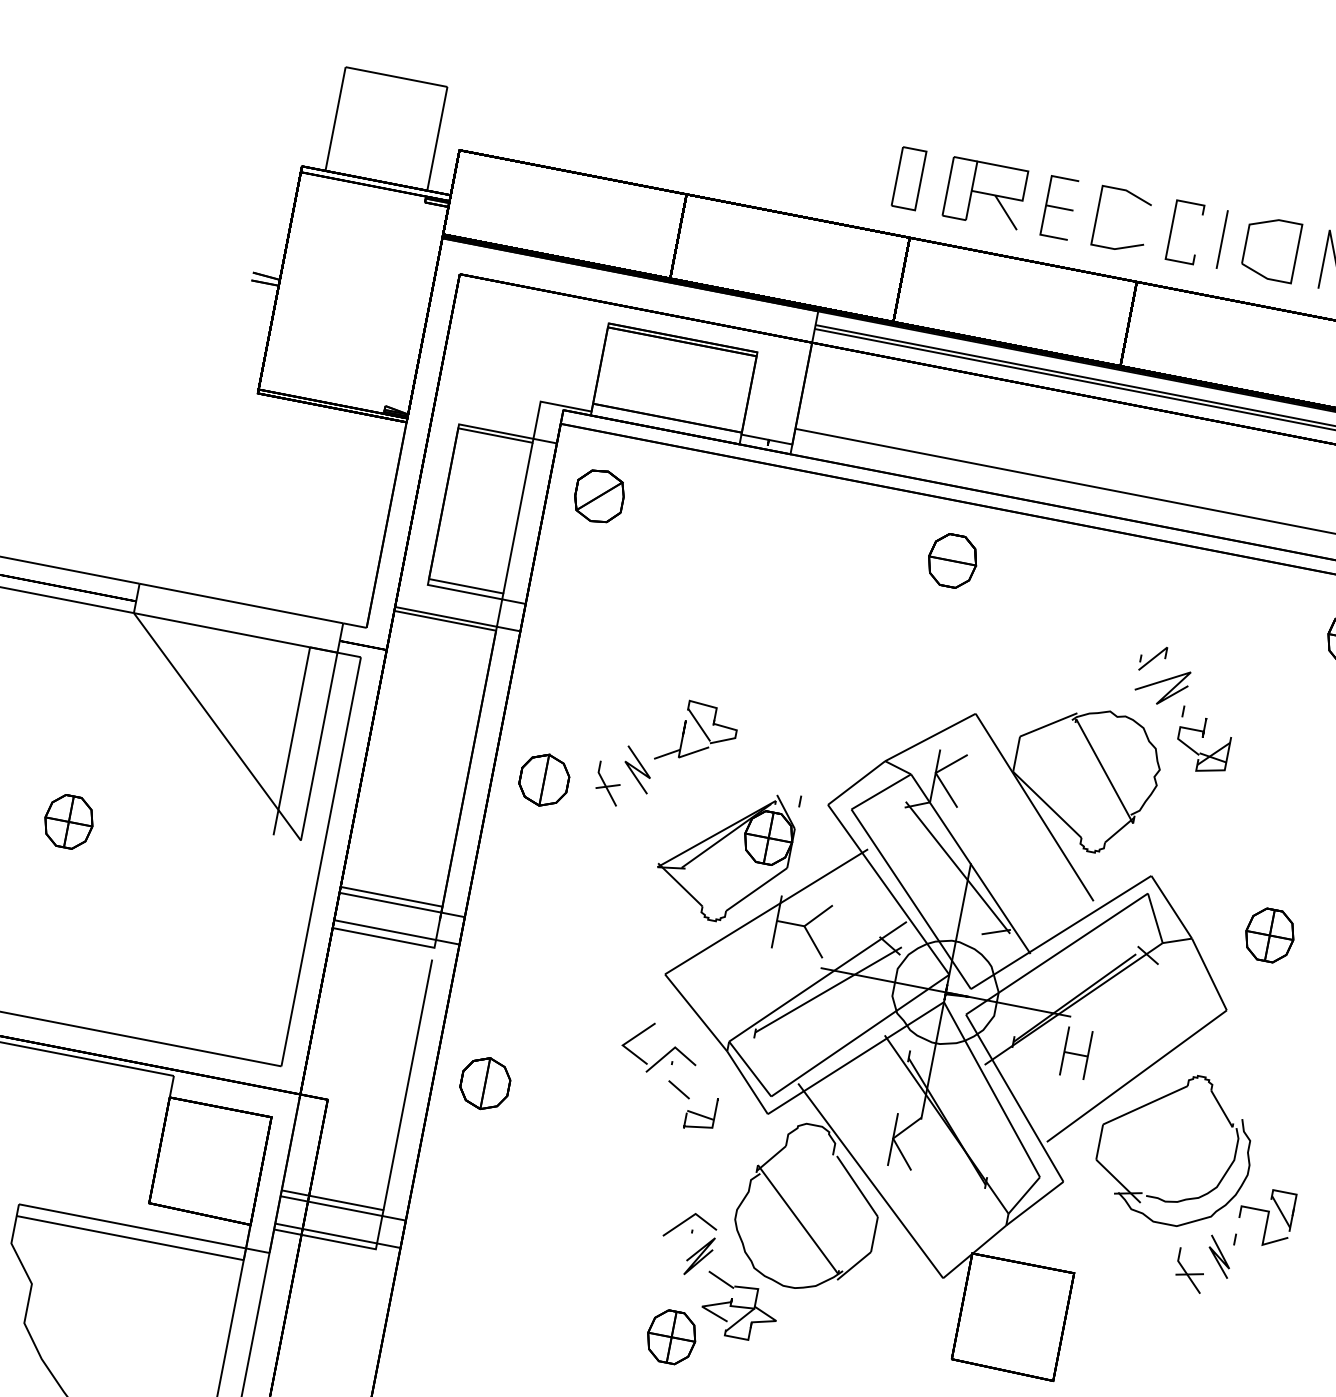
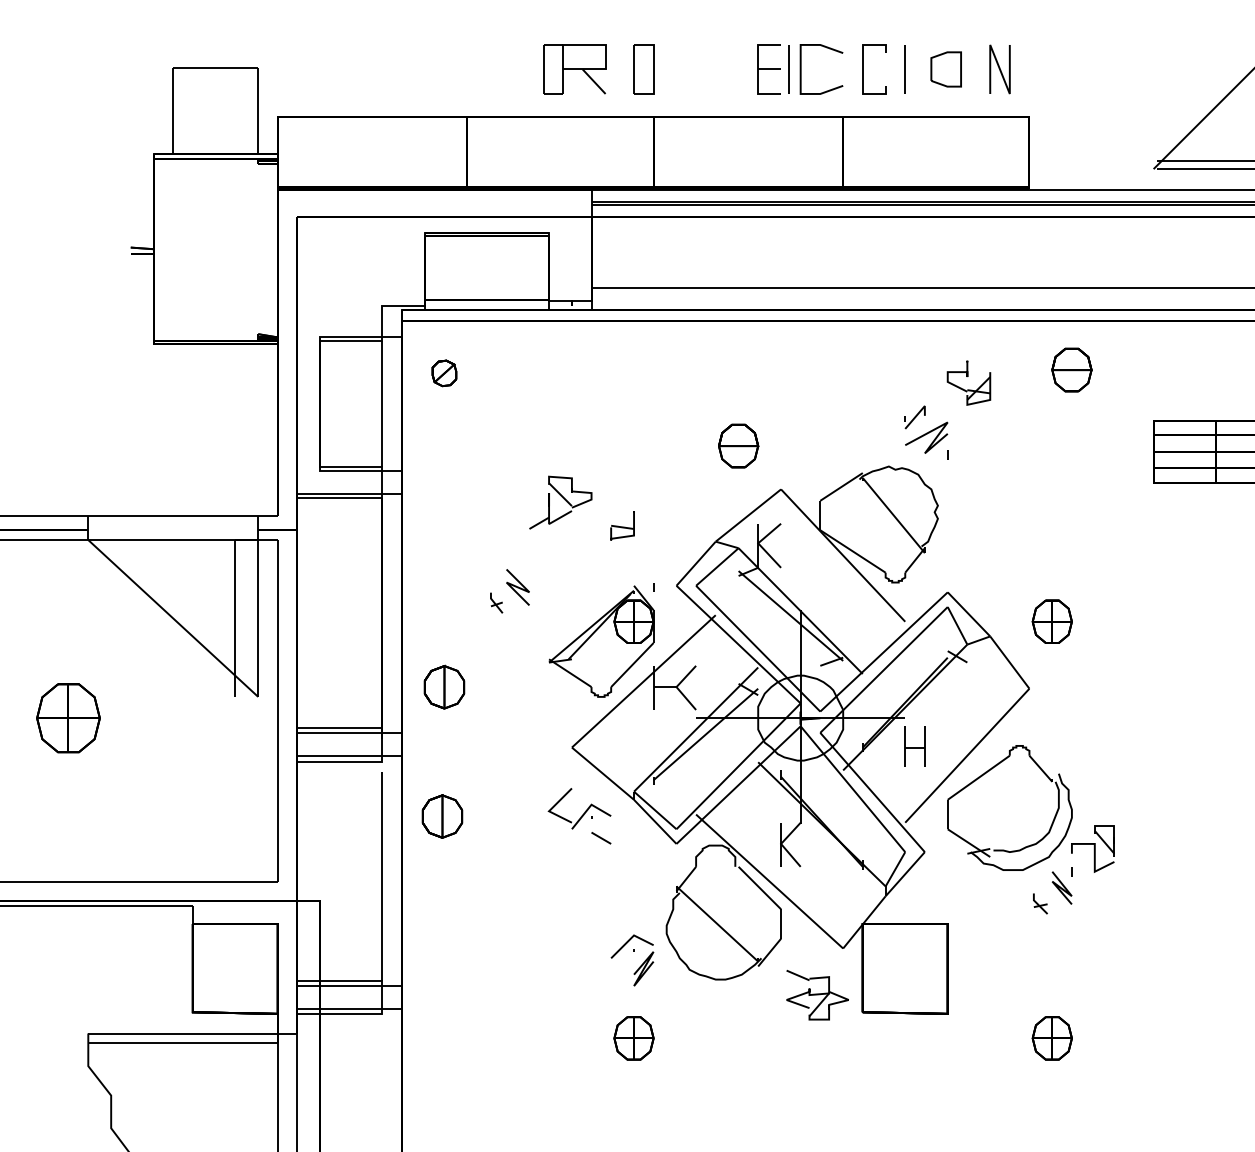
part: (985, 193) -> (574, 69), moved
line: (1082, 212) -> (788, 69), added
part: (1271, 249) -> (946, 69), size x0.7
part: (599, 496) -> (444, 373), size x0.6
part: (952, 560) -> (738, 445), moved
part: (697, 734) -> (560, 502), moved
part: (1202, 744) -> (968, 382), moved
part: (544, 779) -> (444, 686), moved
part: (608, 782) -> (496, 602), size x0.6
part: (68, 821) -> (68, 717), size x1.6
part: (485, 1083) -> (442, 816), moved
part: (700, 1113) -> (622, 525), moved
part: (1190, 1270) -> (1040, 903), size x0.6
part: (740, 1308) -> (817, 995), moved

